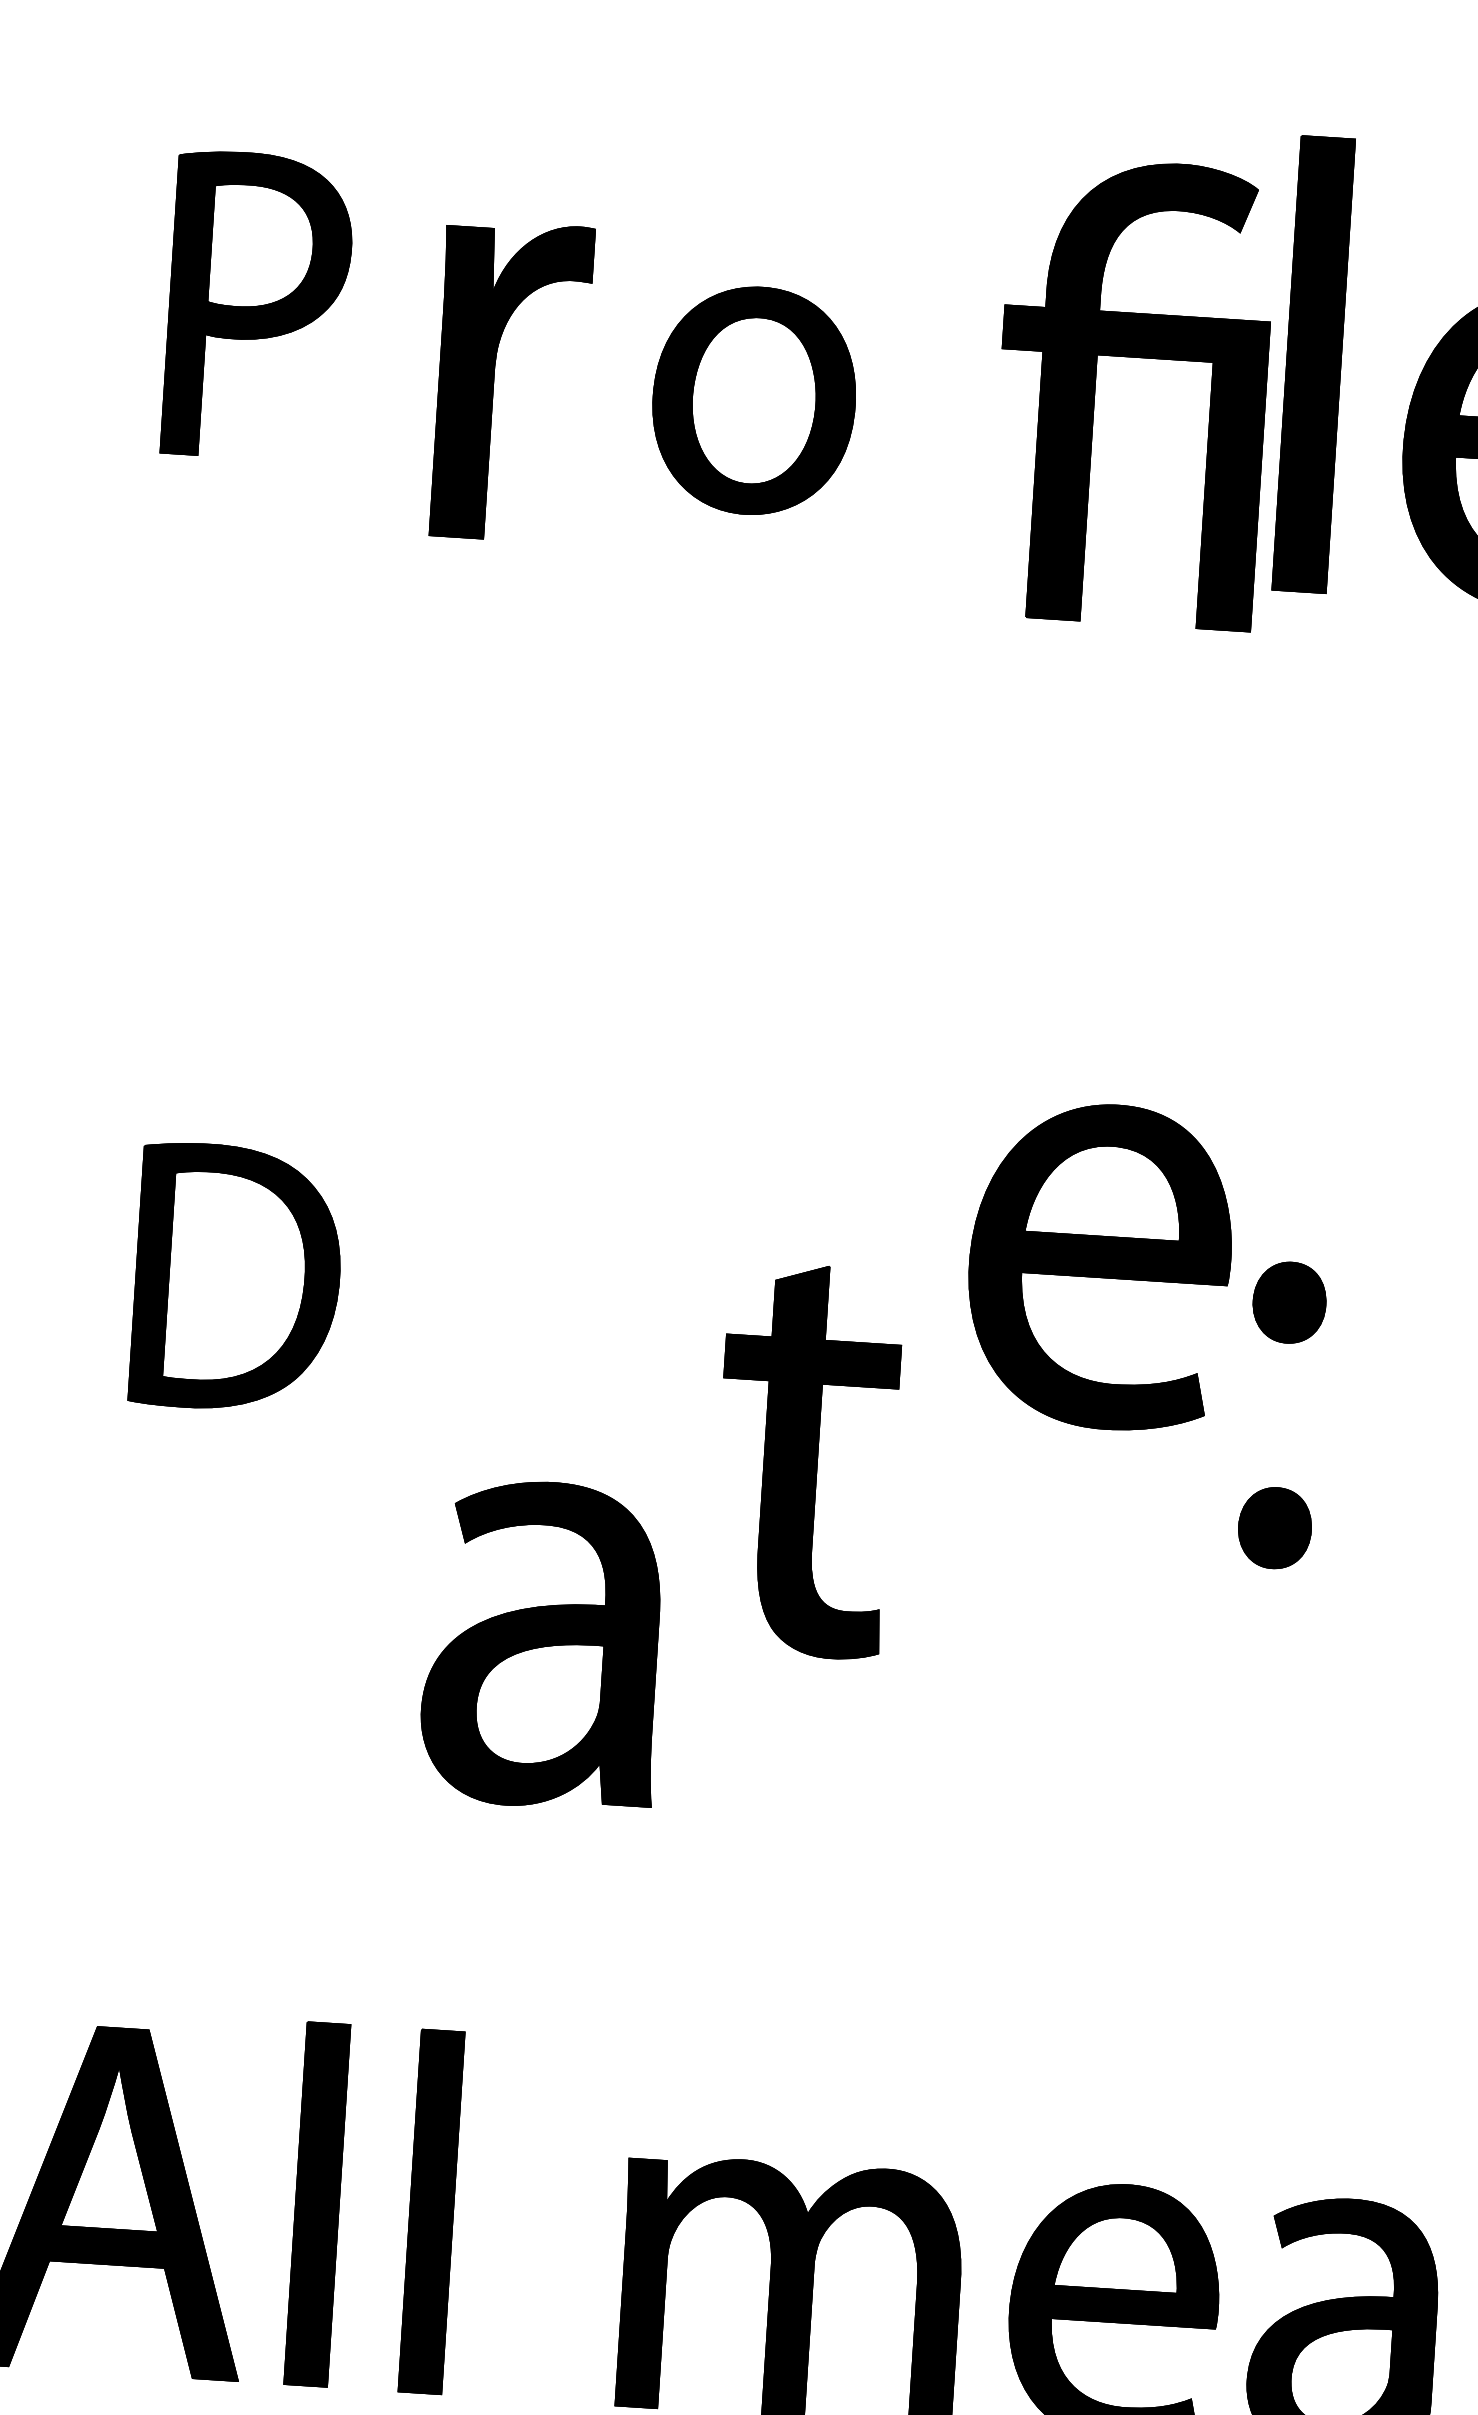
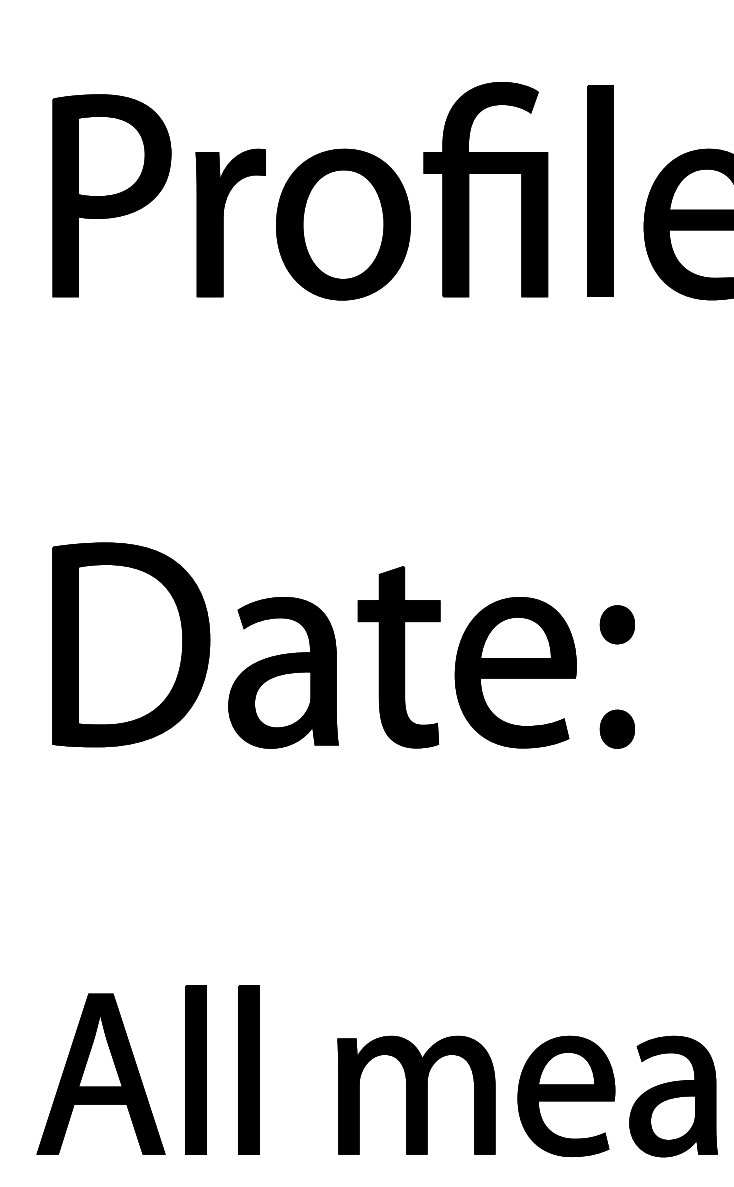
part: (257, 305) -> (111, 195), size x1.43
part: (1134, 357) -> (485, 173), moved
part: (754, 400) -> (343, 224), size x1.43
part: (1099, 1265) -> (515, 672), moved
part: (238, 1277) -> (131, 644), size x1.67
part: (804, 1461) -> (398, 657), moved
part: (543, 1643) -> (283, 672), moved

